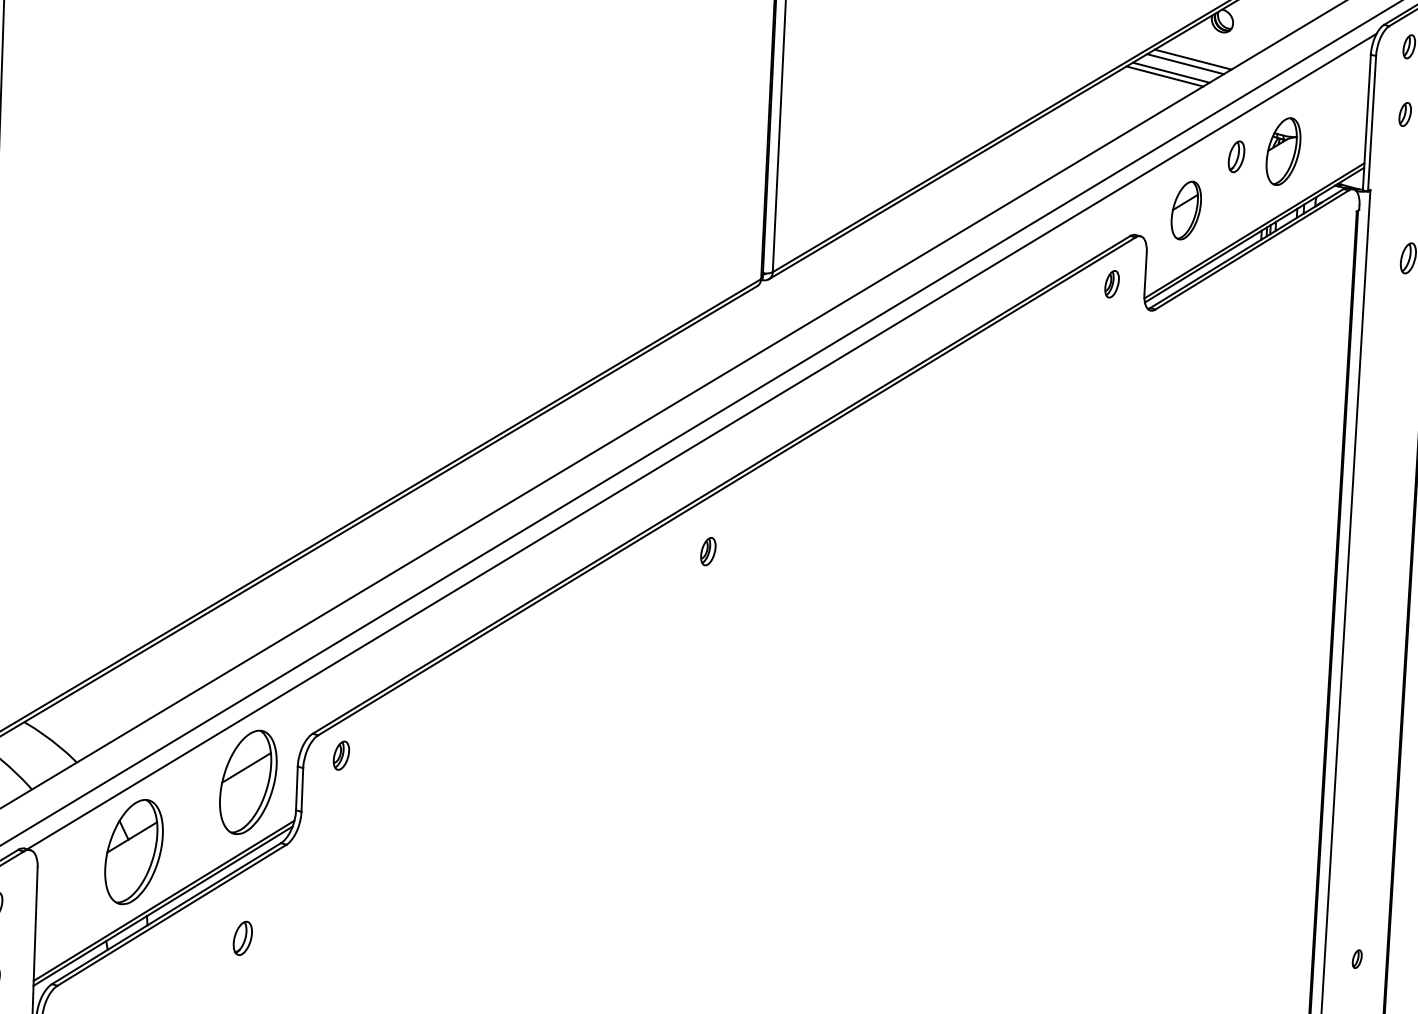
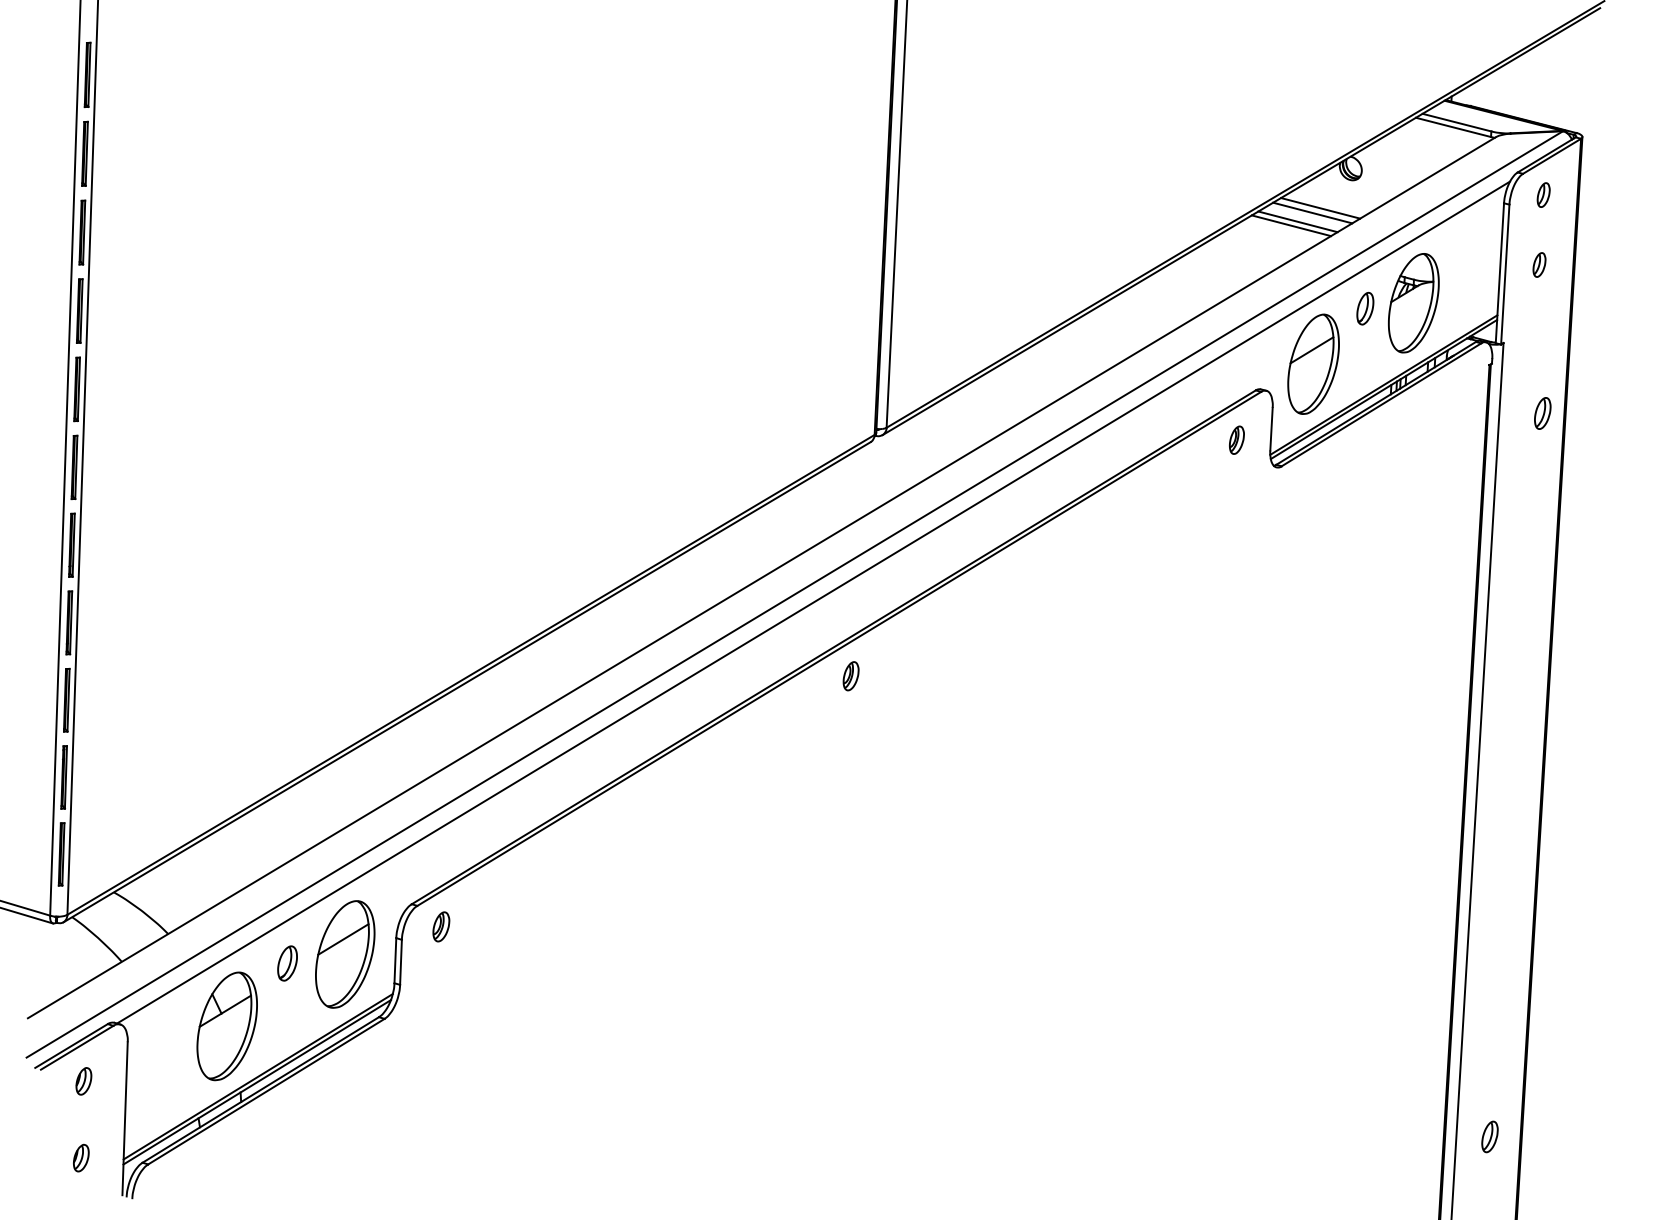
part: (1283, 151) -> (1413, 303), size x1.43
part: (1186, 209) -> (1313, 363), size x1.67
part: (707, 551) -> (850, 676), moved
part: (242, 938) -> (287, 963), moved
part: (1356, 958) -> (1489, 1136), size x1.67

